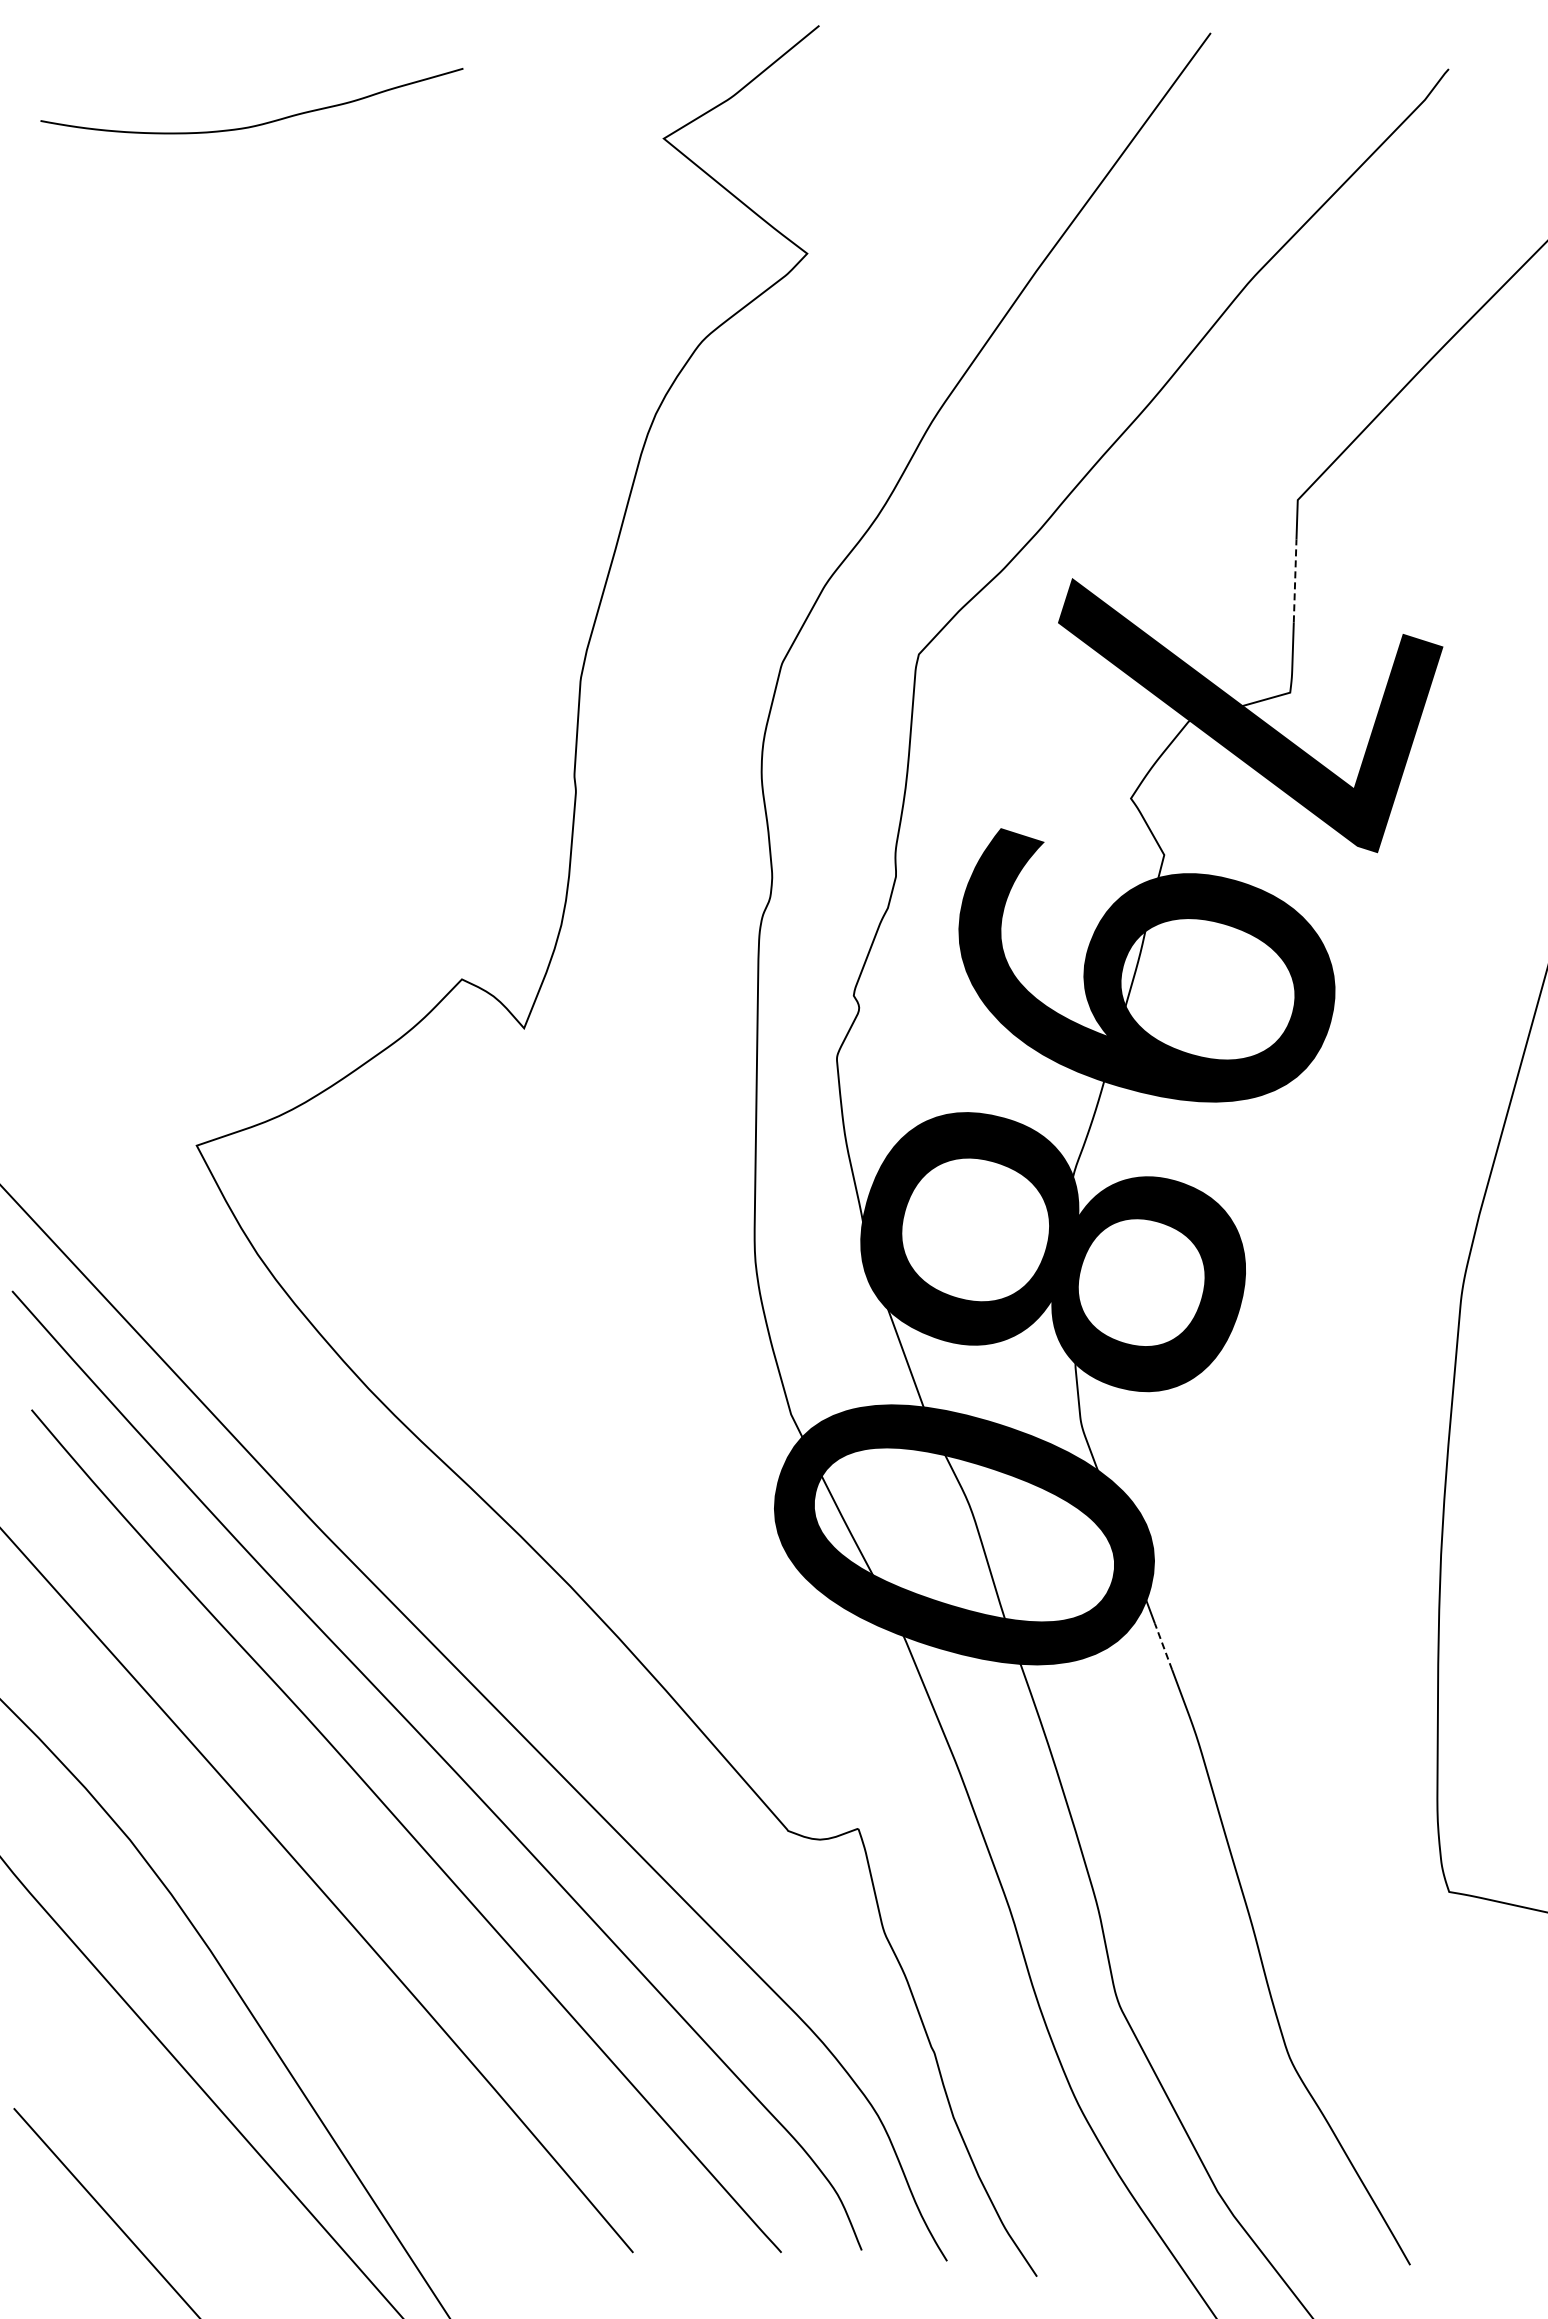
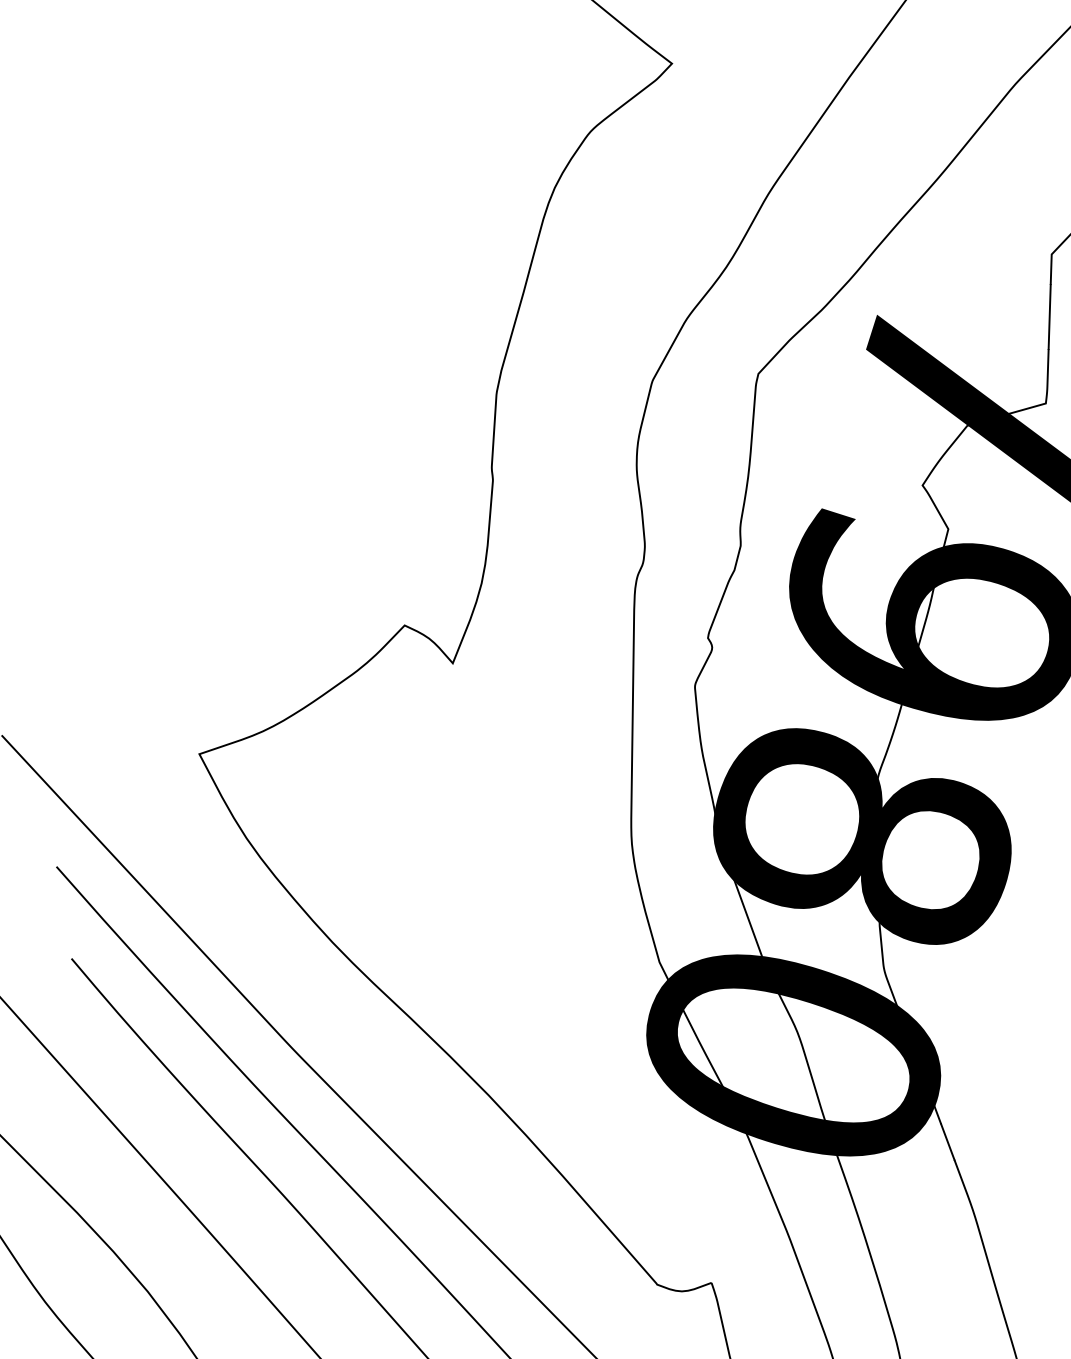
line: (1295, 580) -> (1049, 316), dashed -> solid
line: (1163, 1646) -> (947, 1141), dashed -> solid

